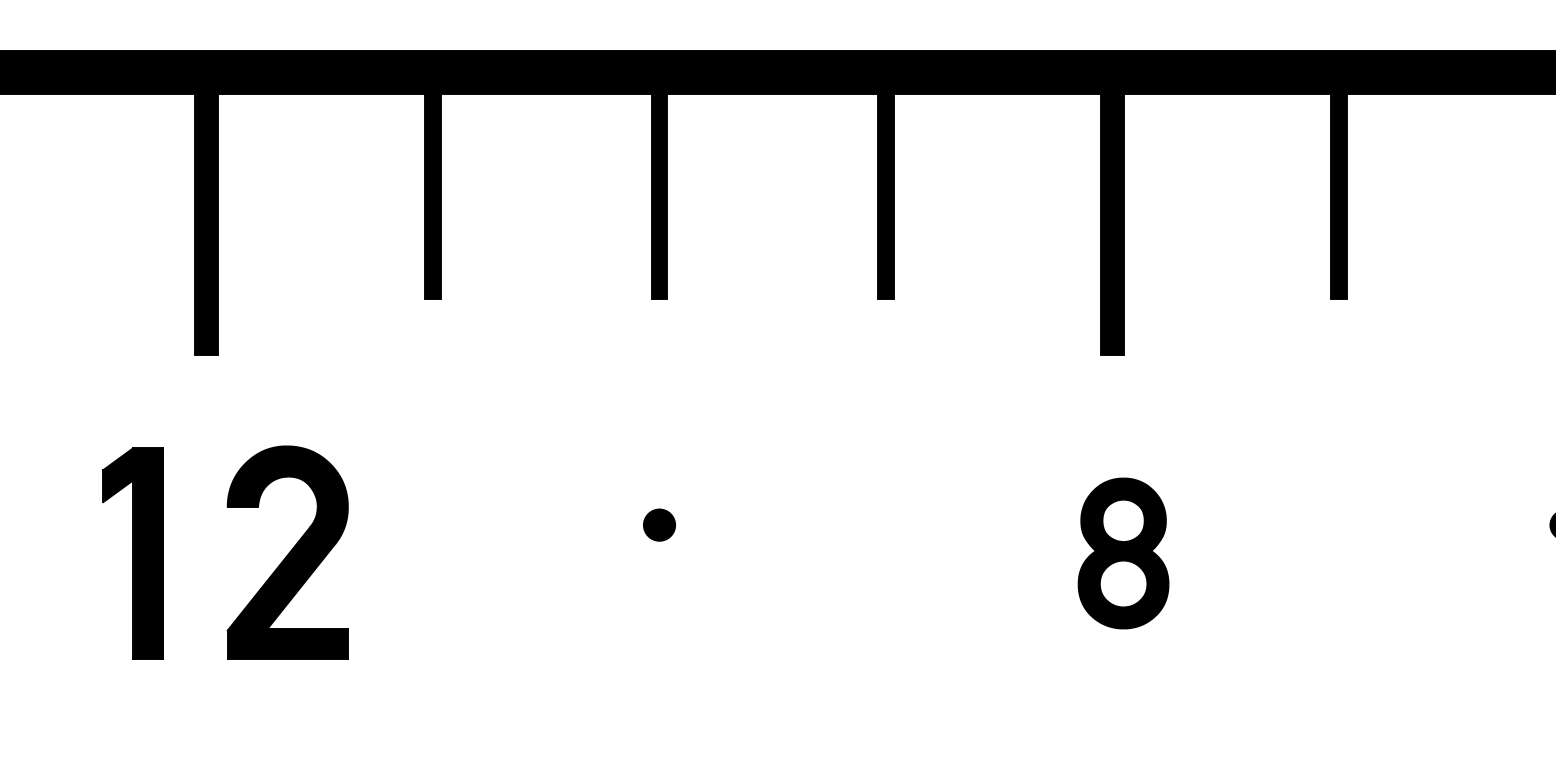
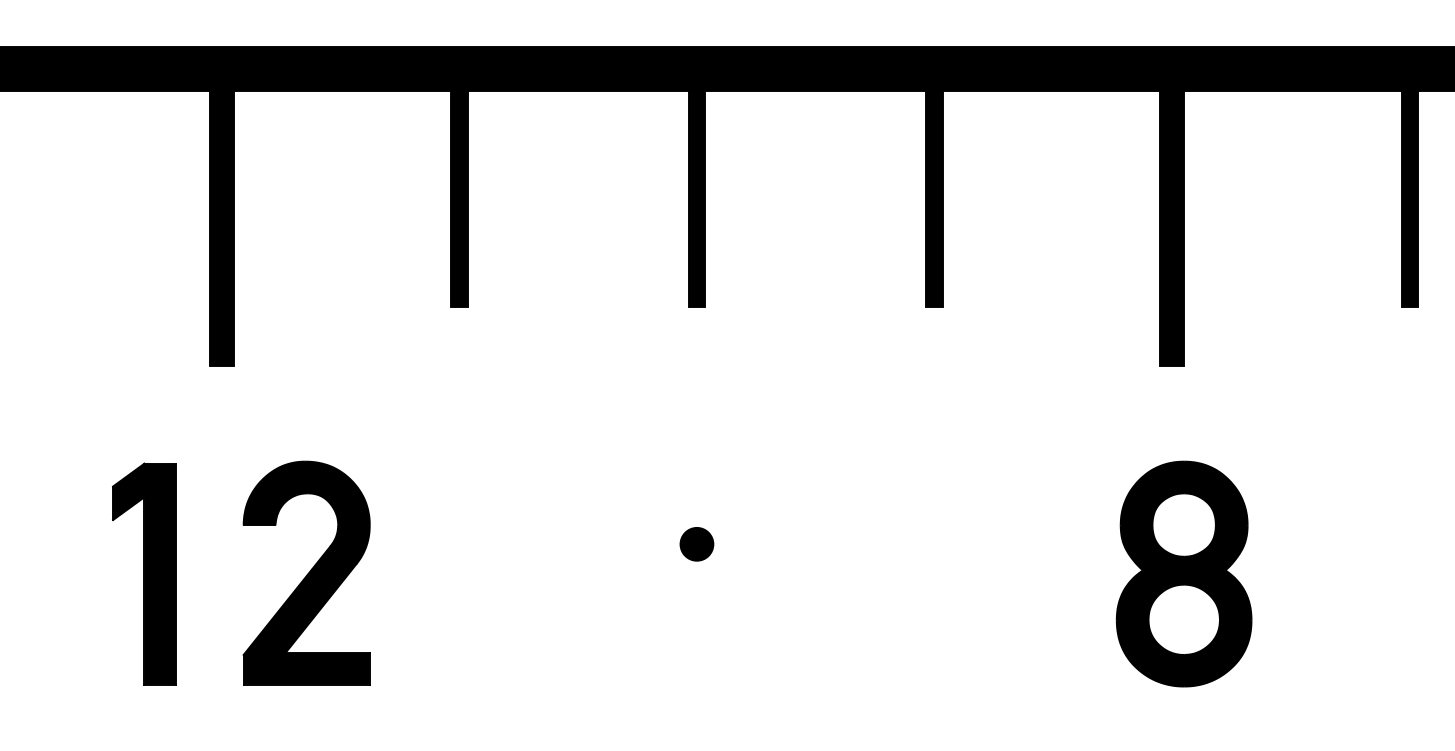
part: (1123, 553) -> (1184, 574), size x1.43

